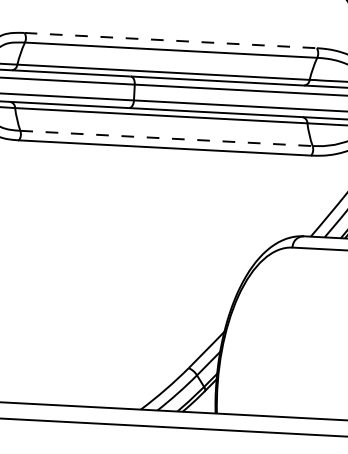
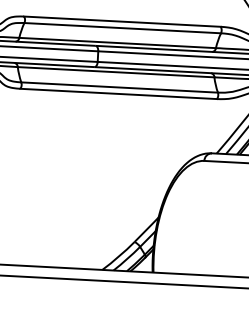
line: (170, 40) -> (122, 21), dashed -> solid
line: (167, 138) -> (120, 87), dashed -> solid

